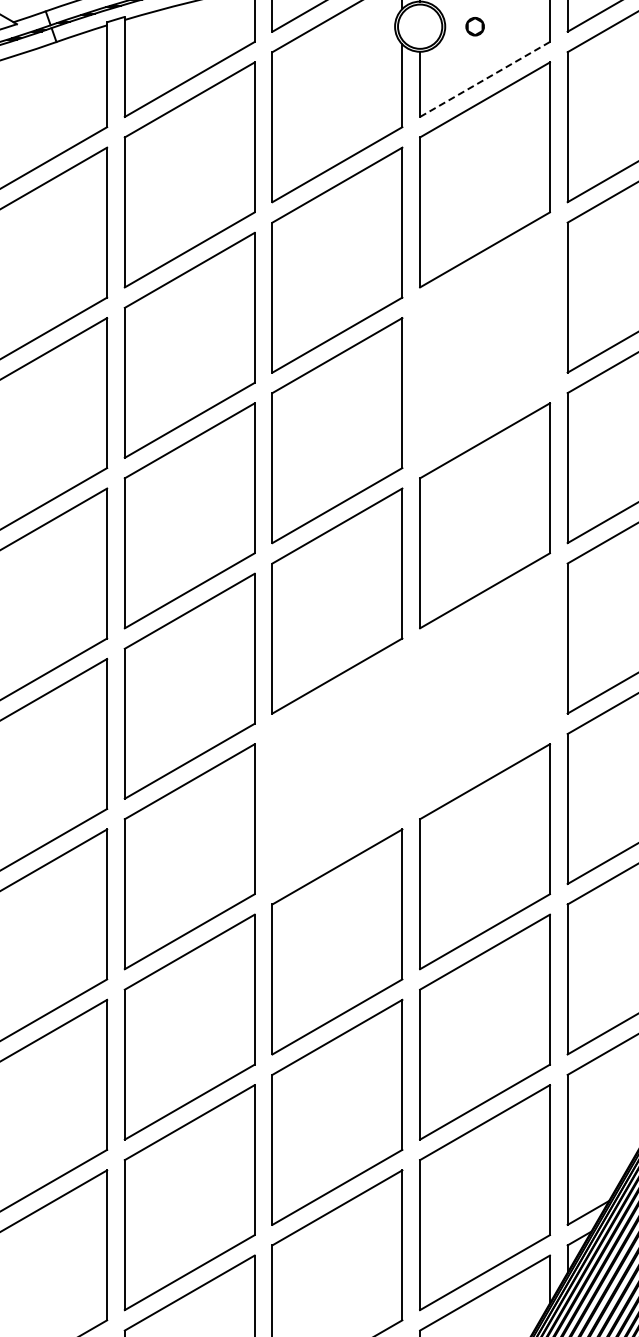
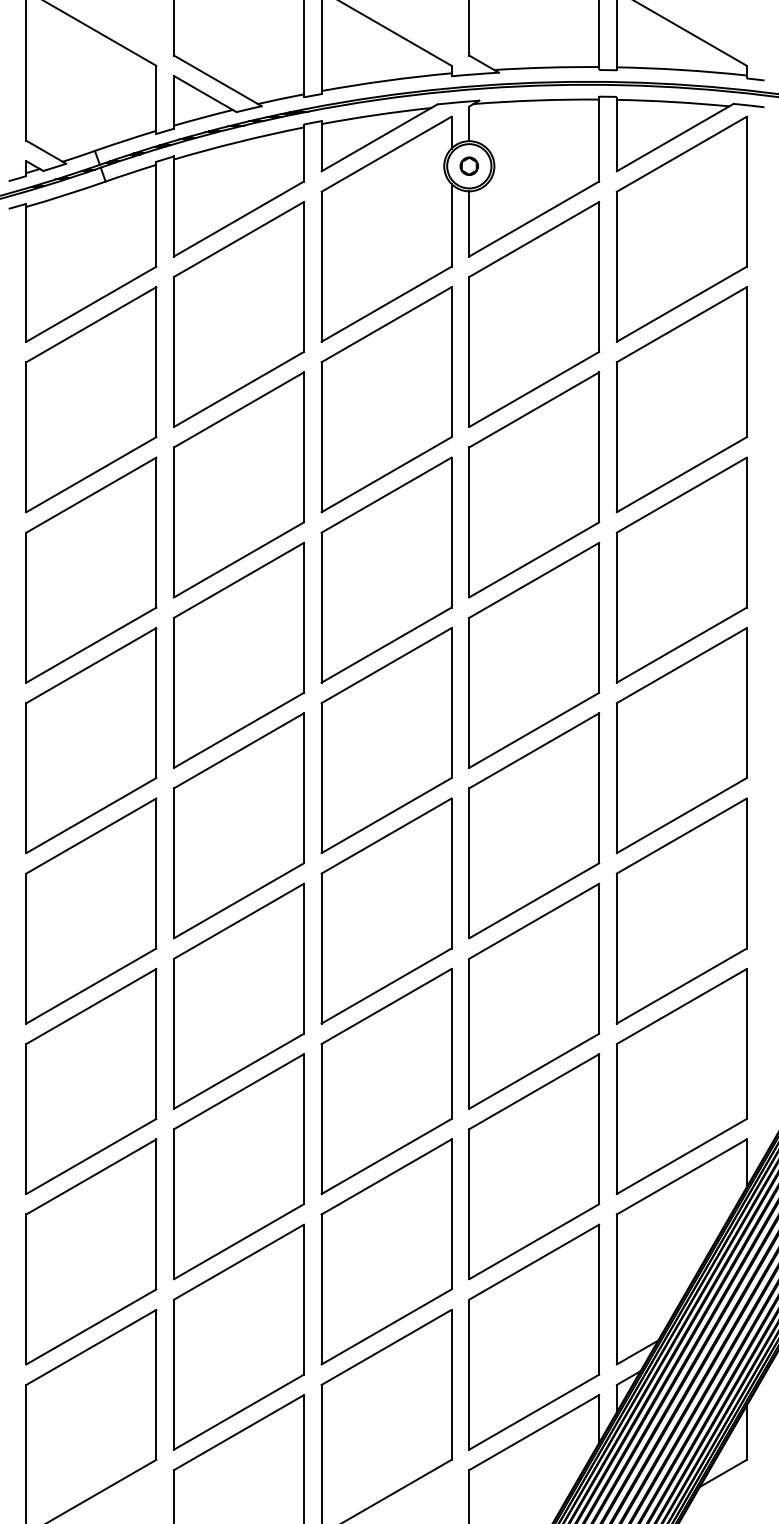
circle: (474, 25) -> (468, 165), moved
line: (485, 79) -> (534, 219), dashed -> solid
part: (485, 344) -> (534, 484), added
part: (485, 685) -> (534, 825), added
part: (337, 770) -> (386, 910), added

